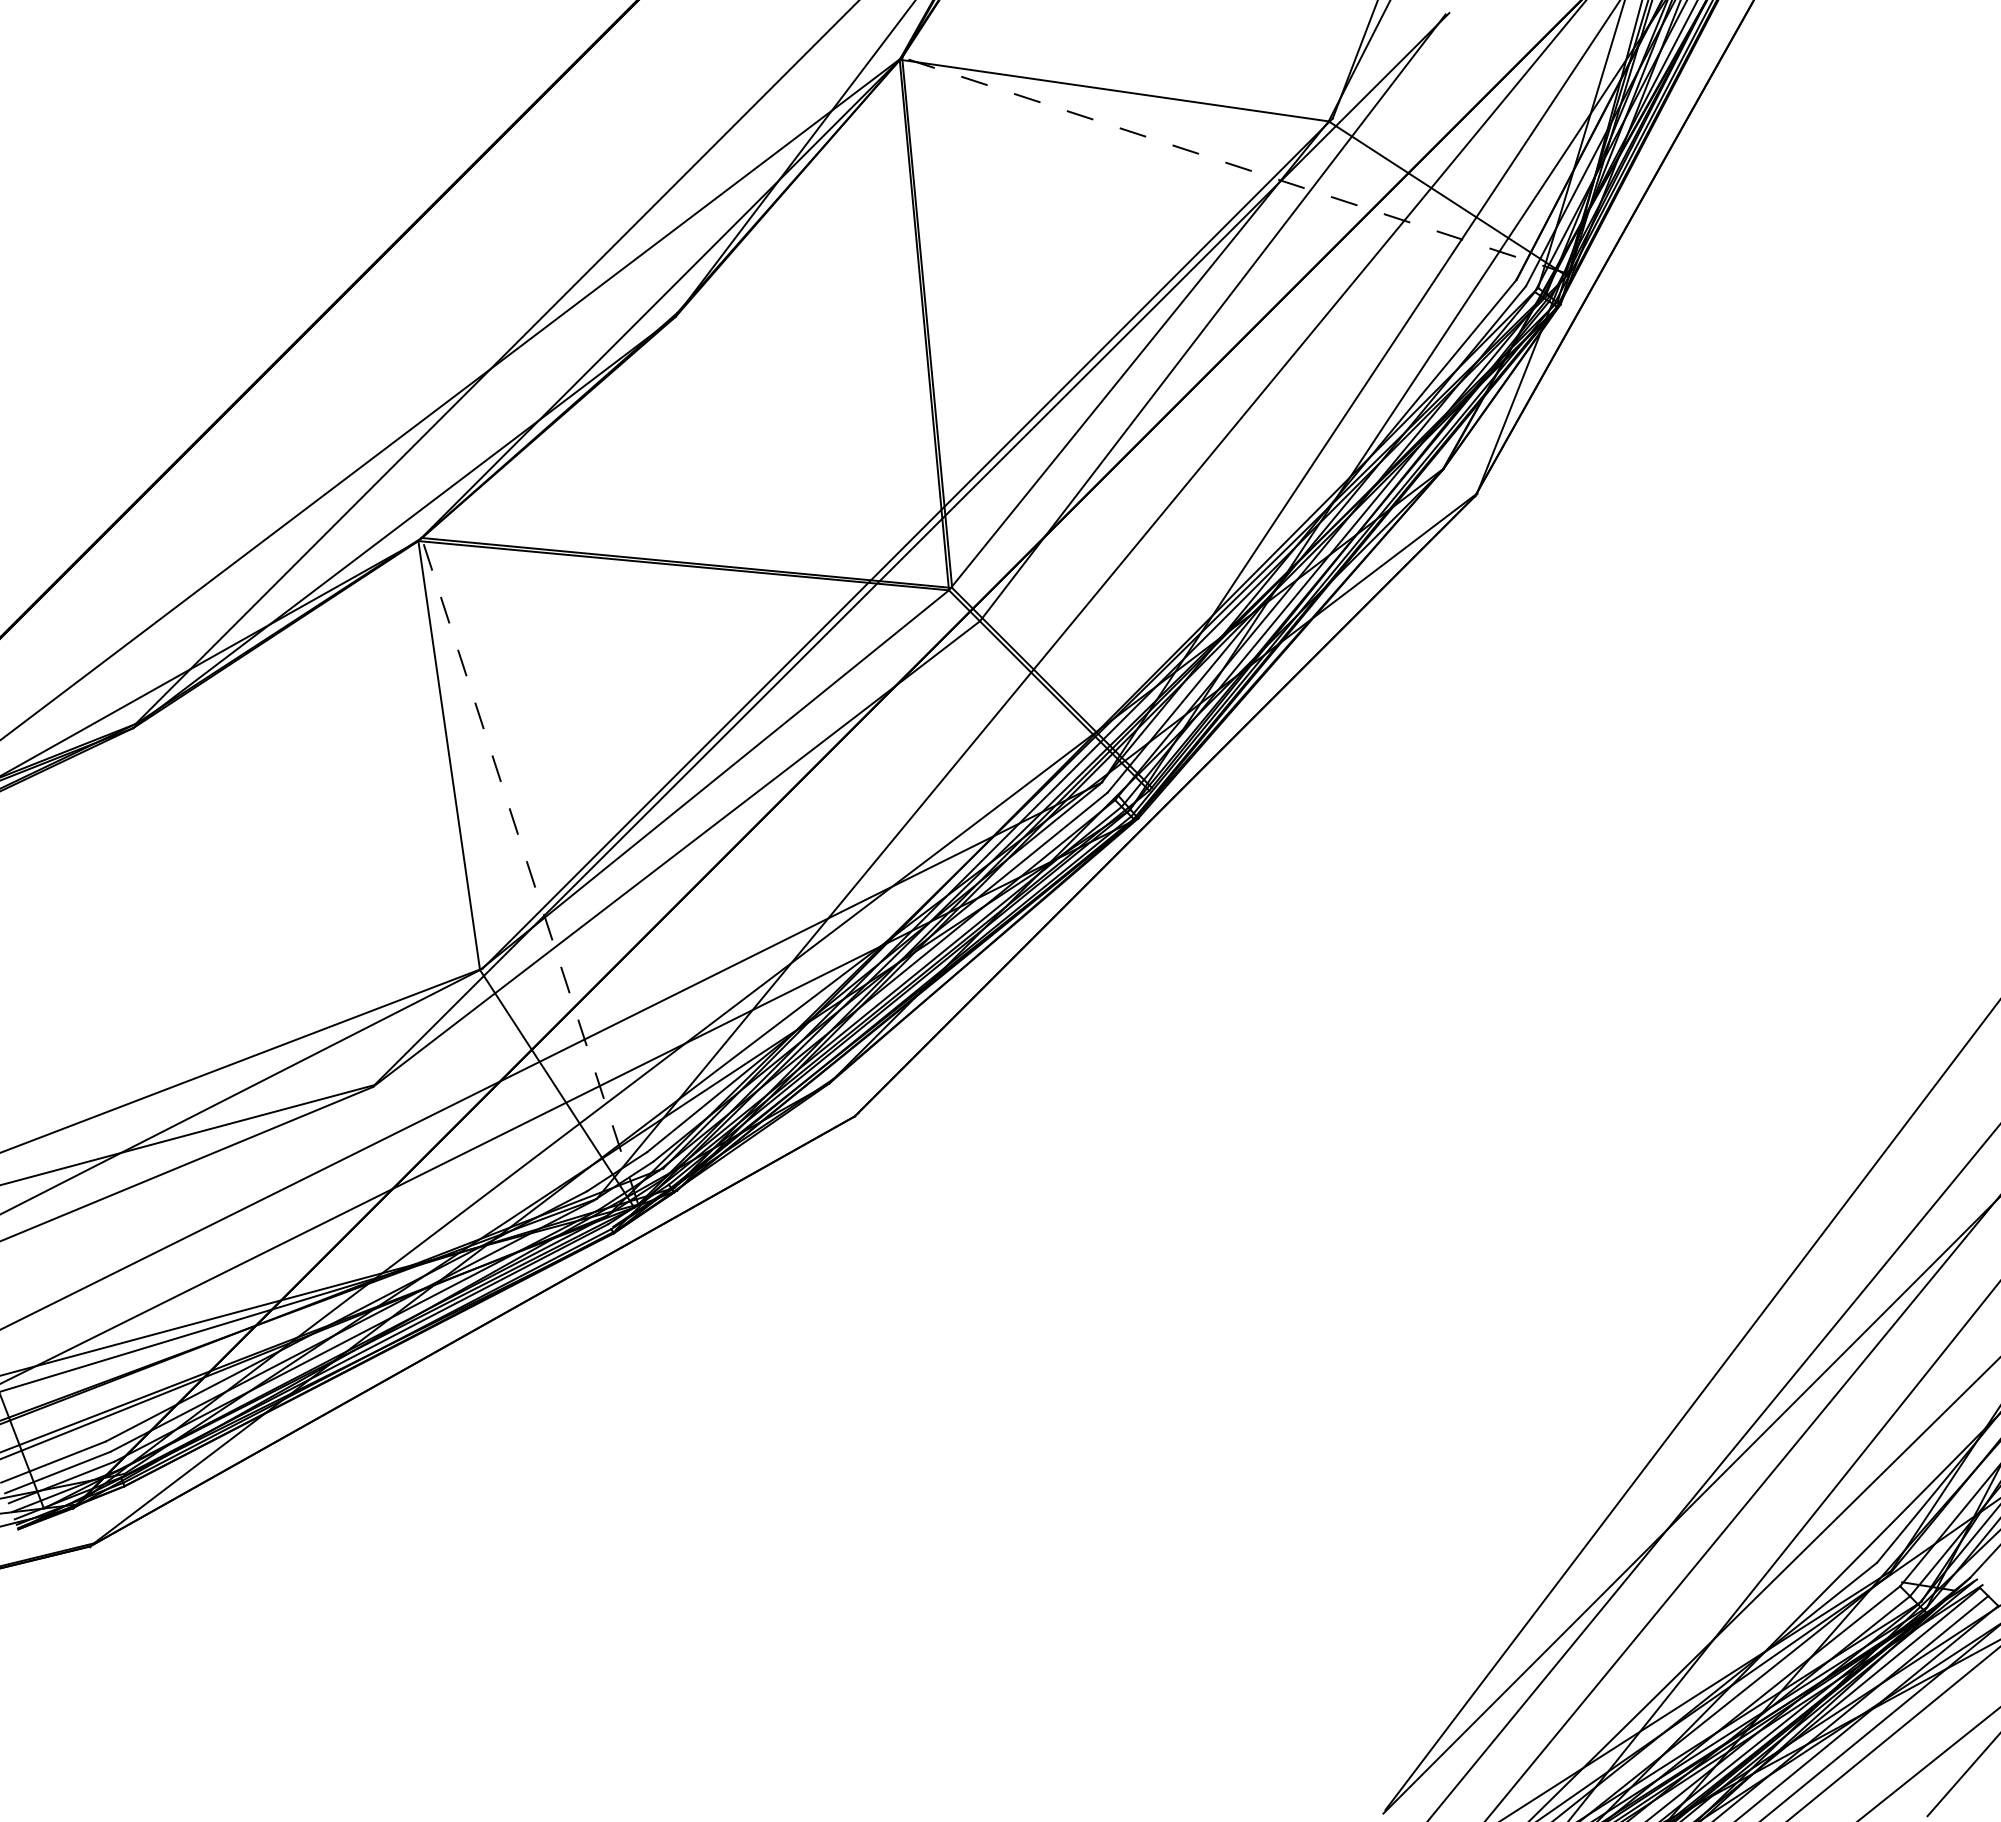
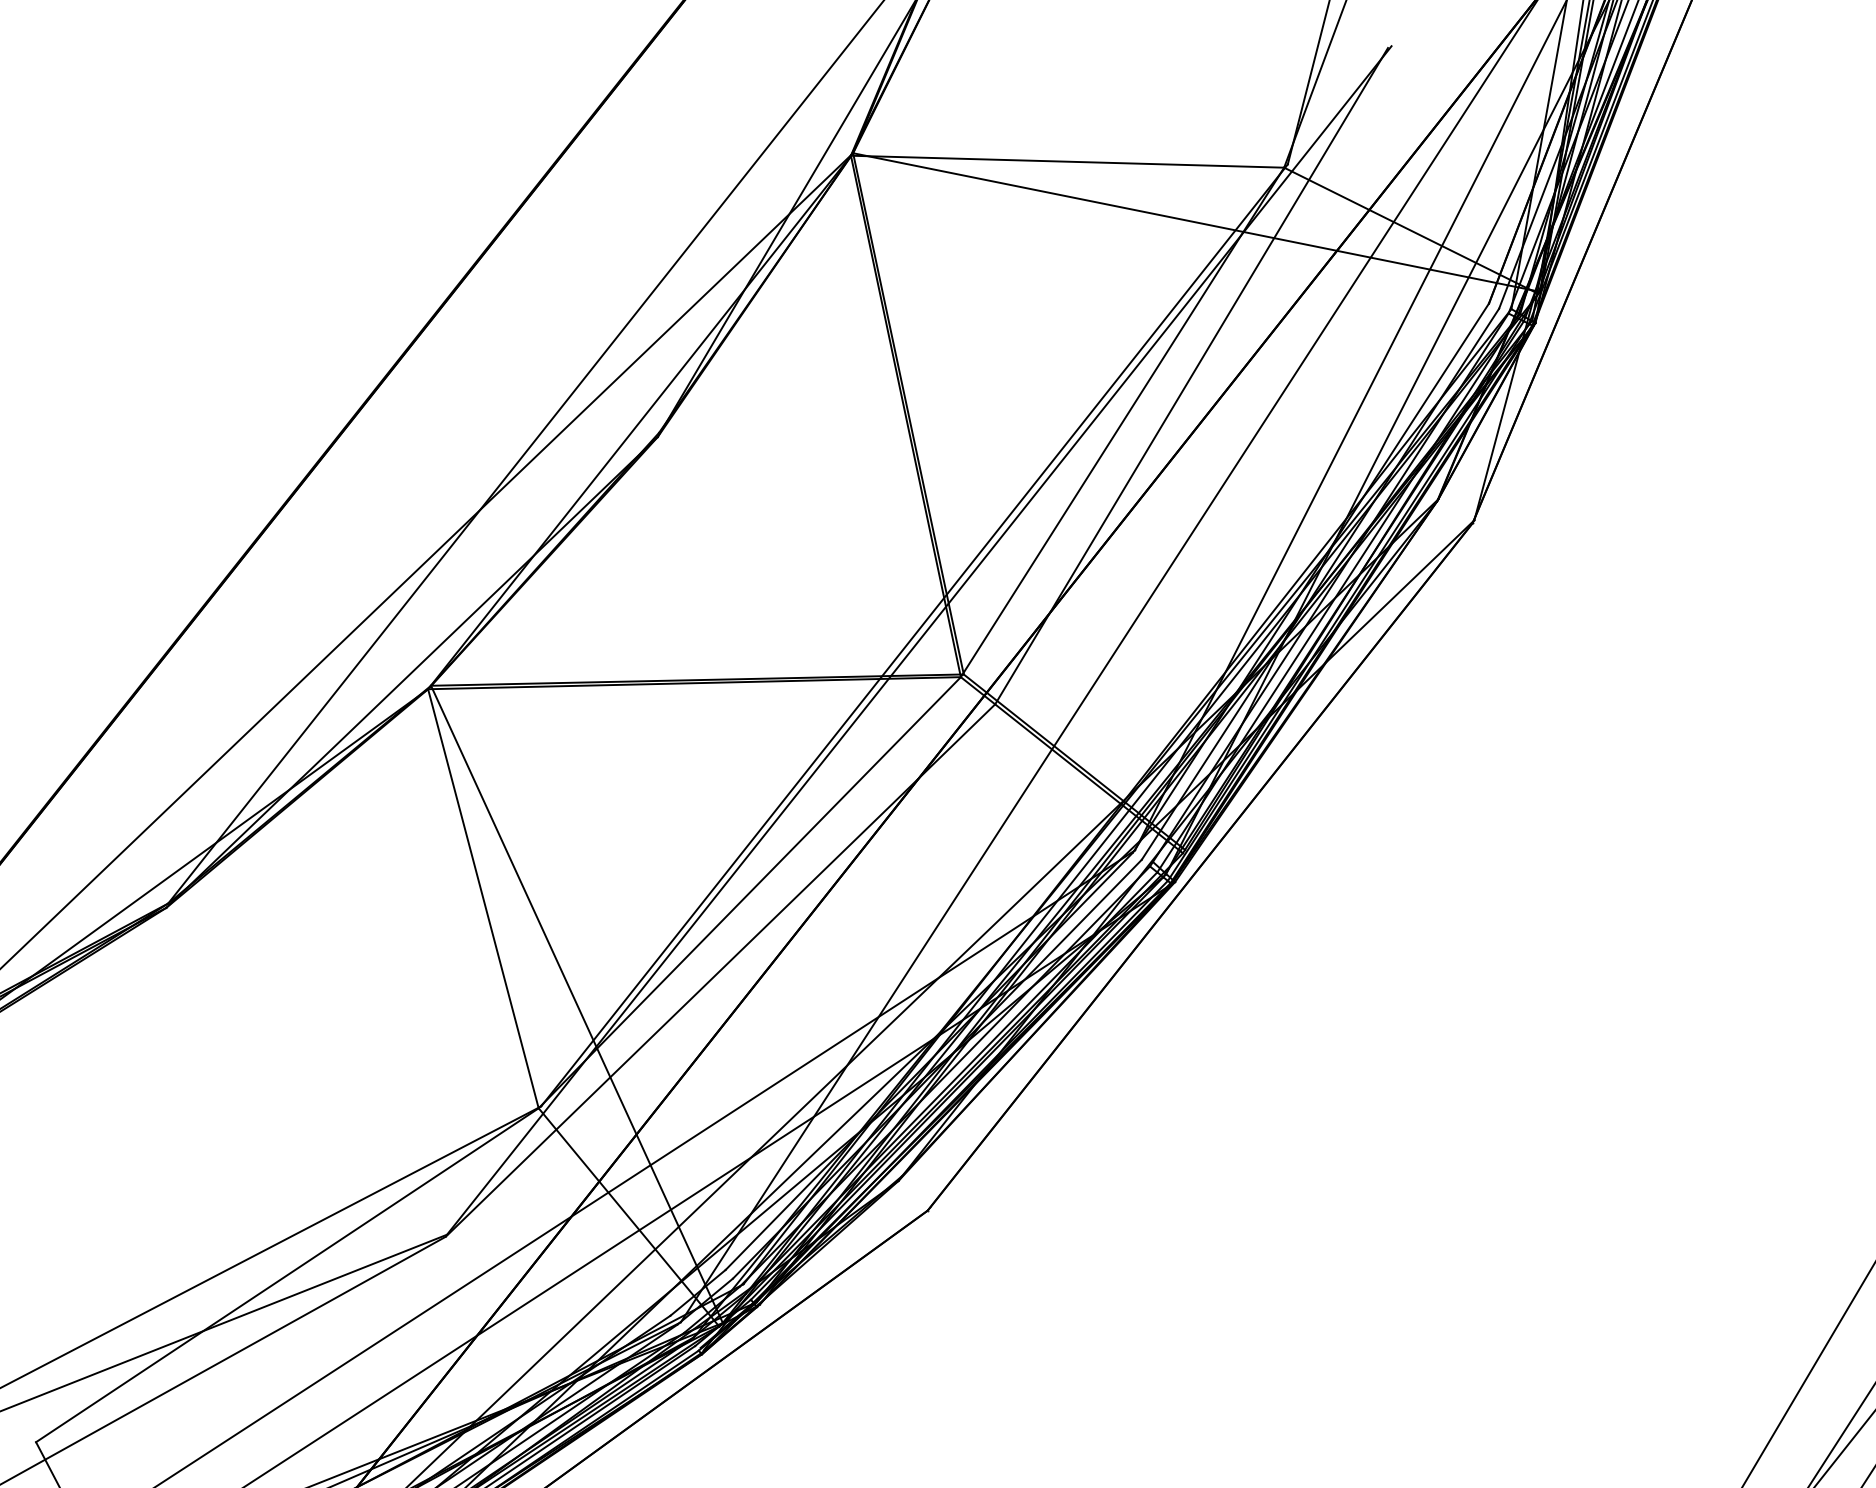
line: (1235, 165) -> (1196, 222), dashed -> solid
line: (529, 870) -> (576, 1003), dashed -> solid

